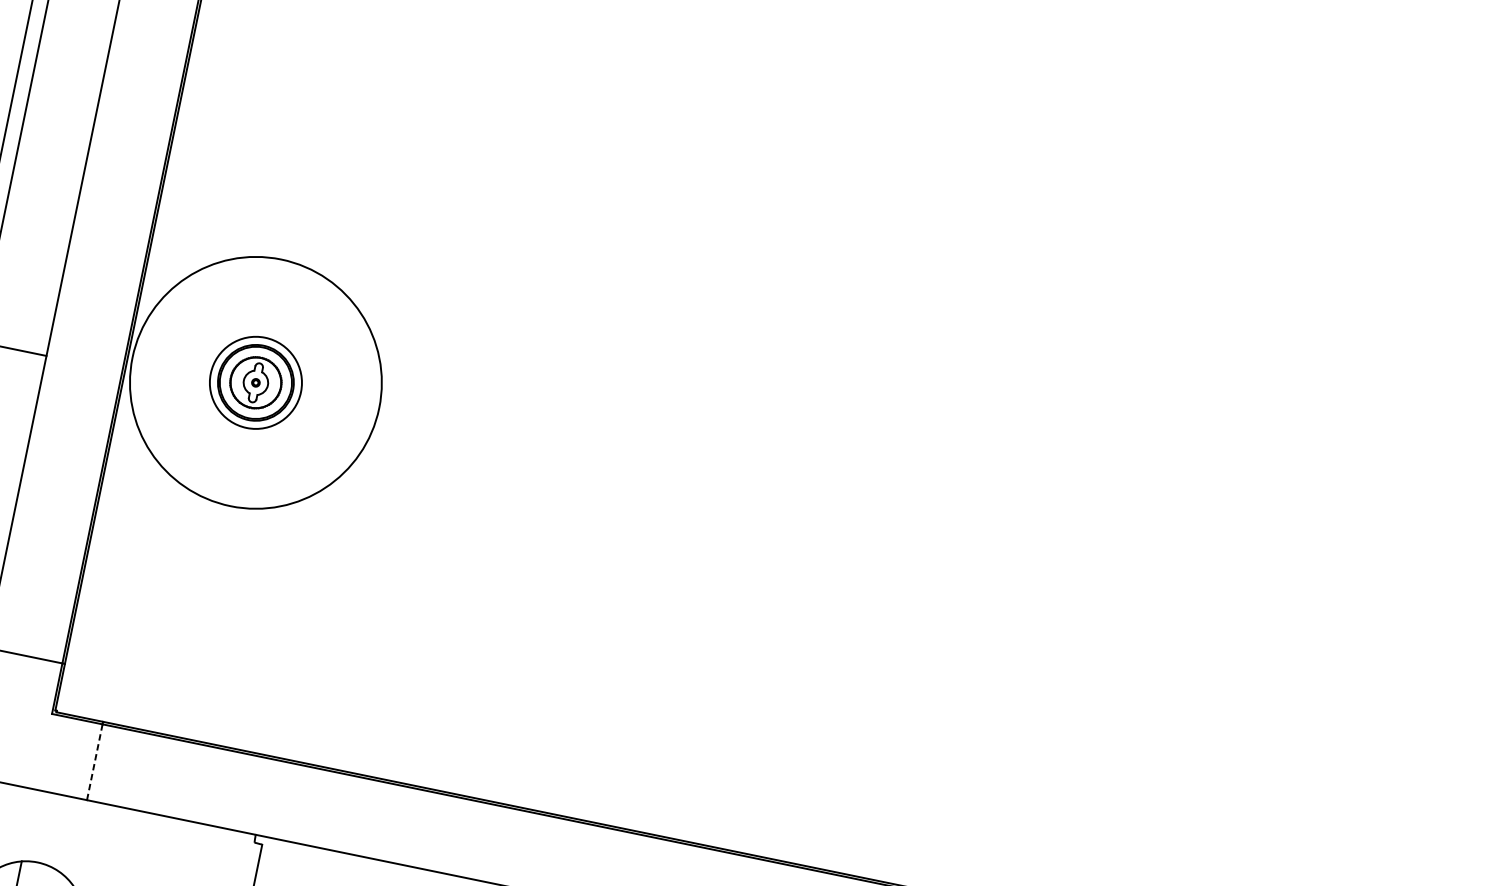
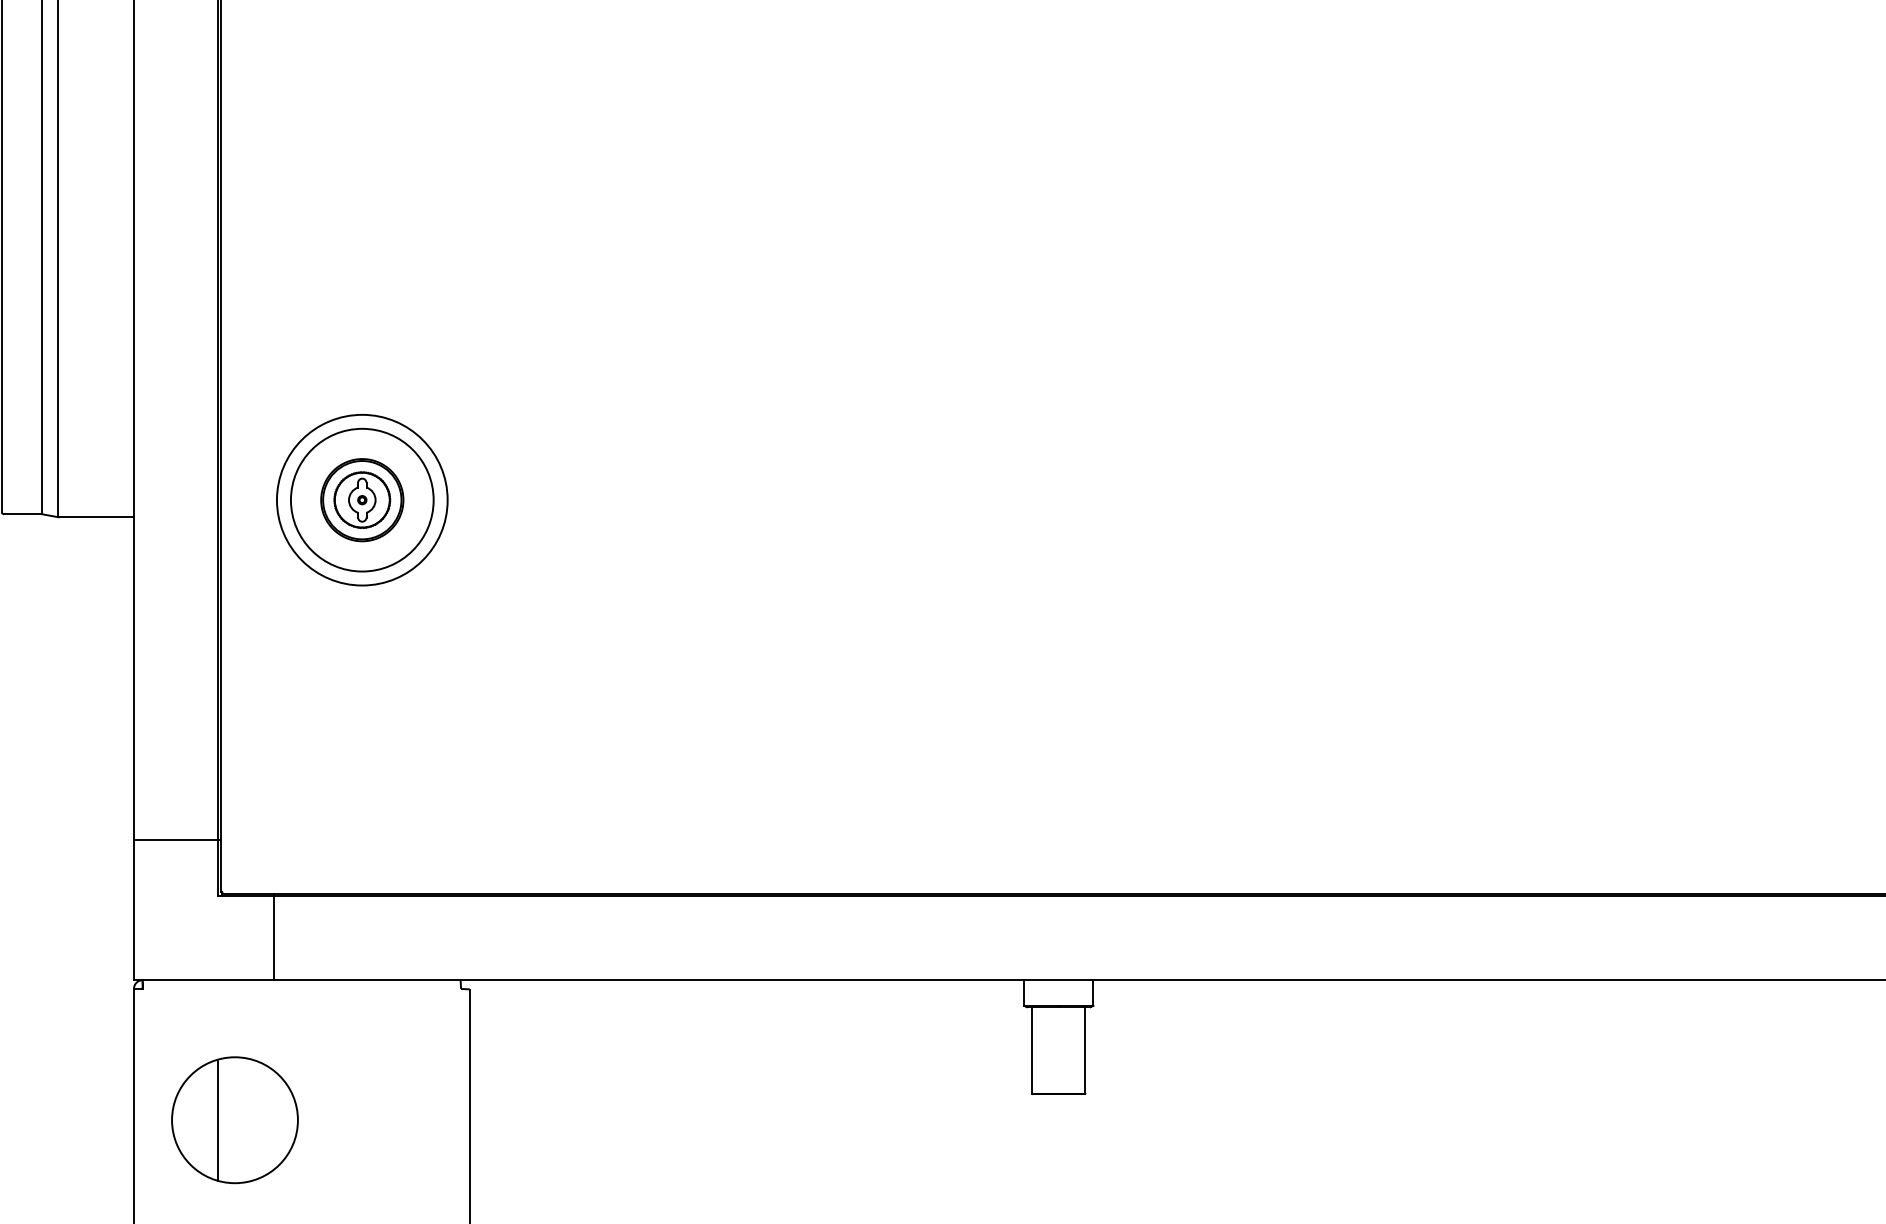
circle: (255, 382) -> (361, 499), size x0.62
circle: (255, 382) -> (361, 499), size x1.43
line: (94, 762) -> (273, 938), dashed -> solid

